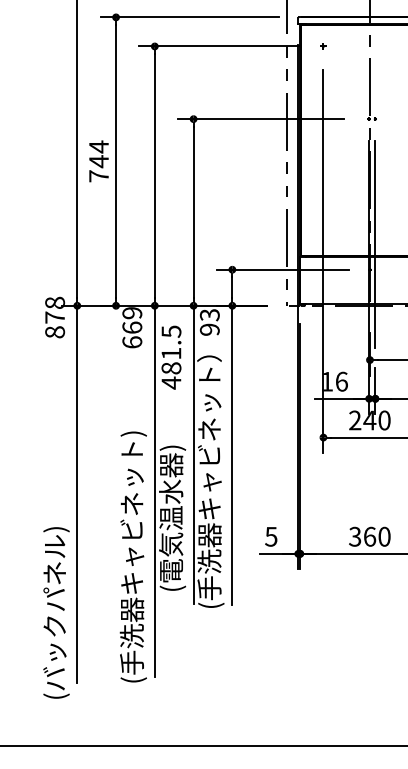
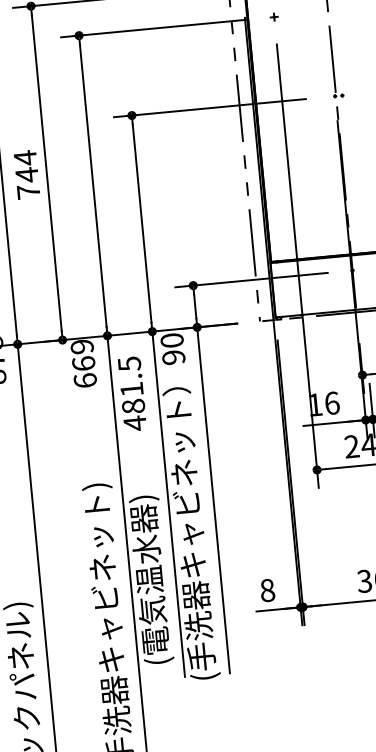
line: (375, 244) -> (356, 240), removed
text: (209, 315) -> (171, 341), 93 -> 90
text: (271, 536) -> (267, 590), 5 -> 8

